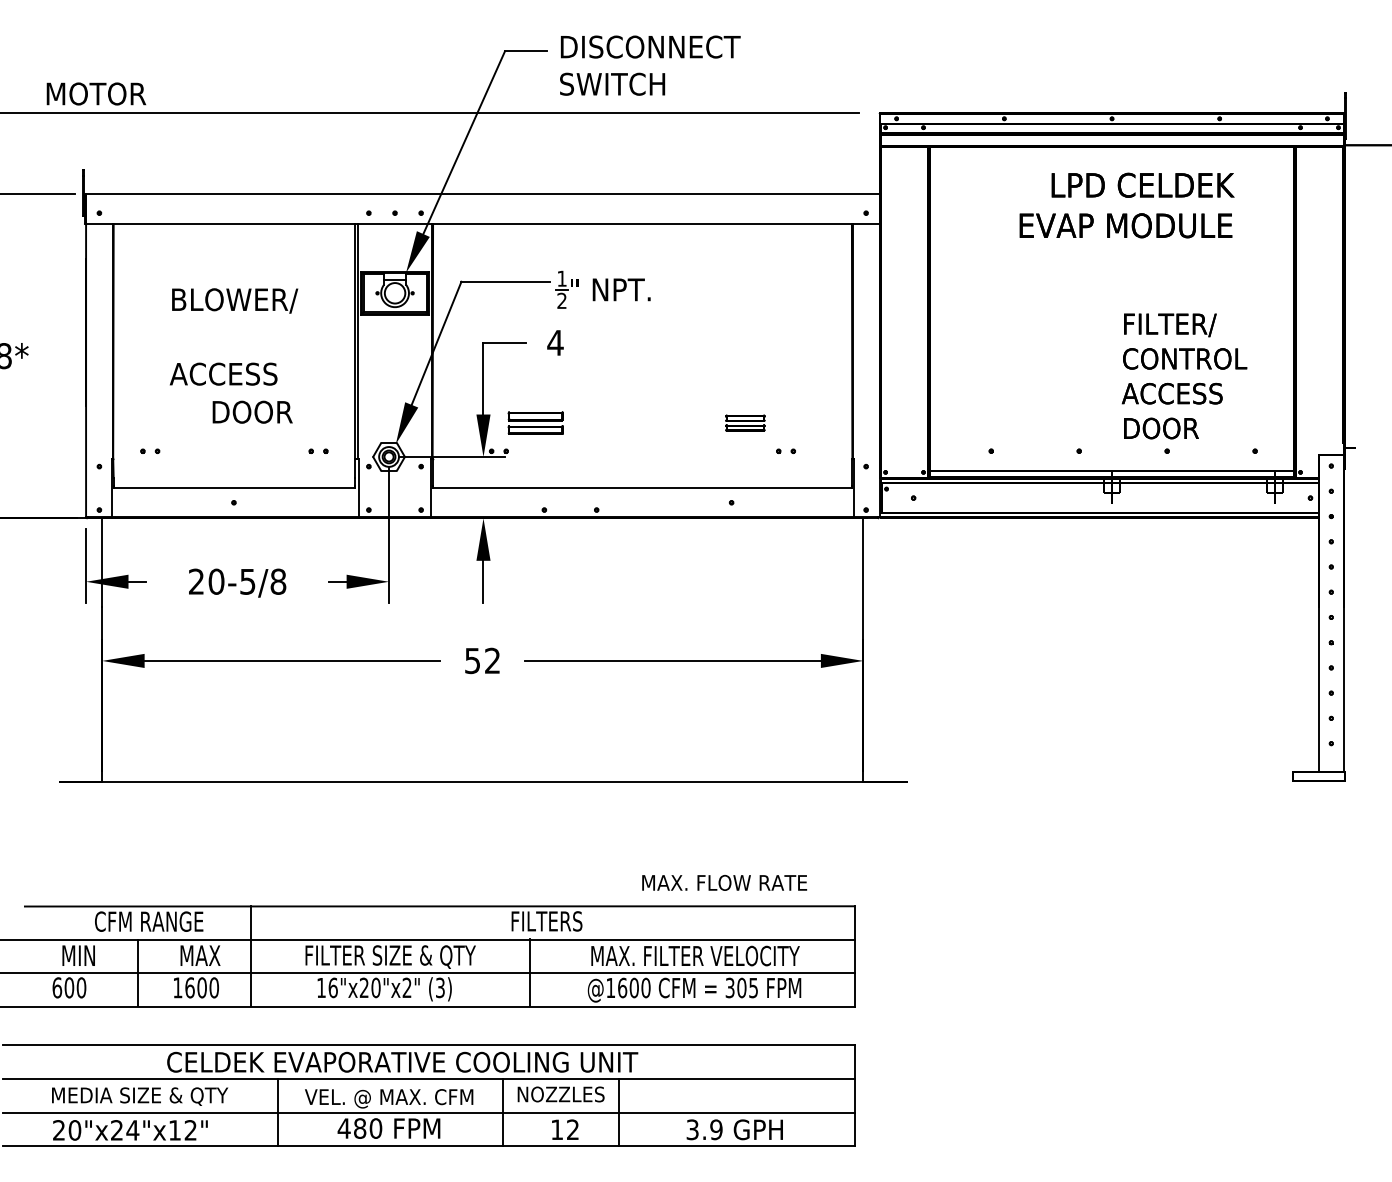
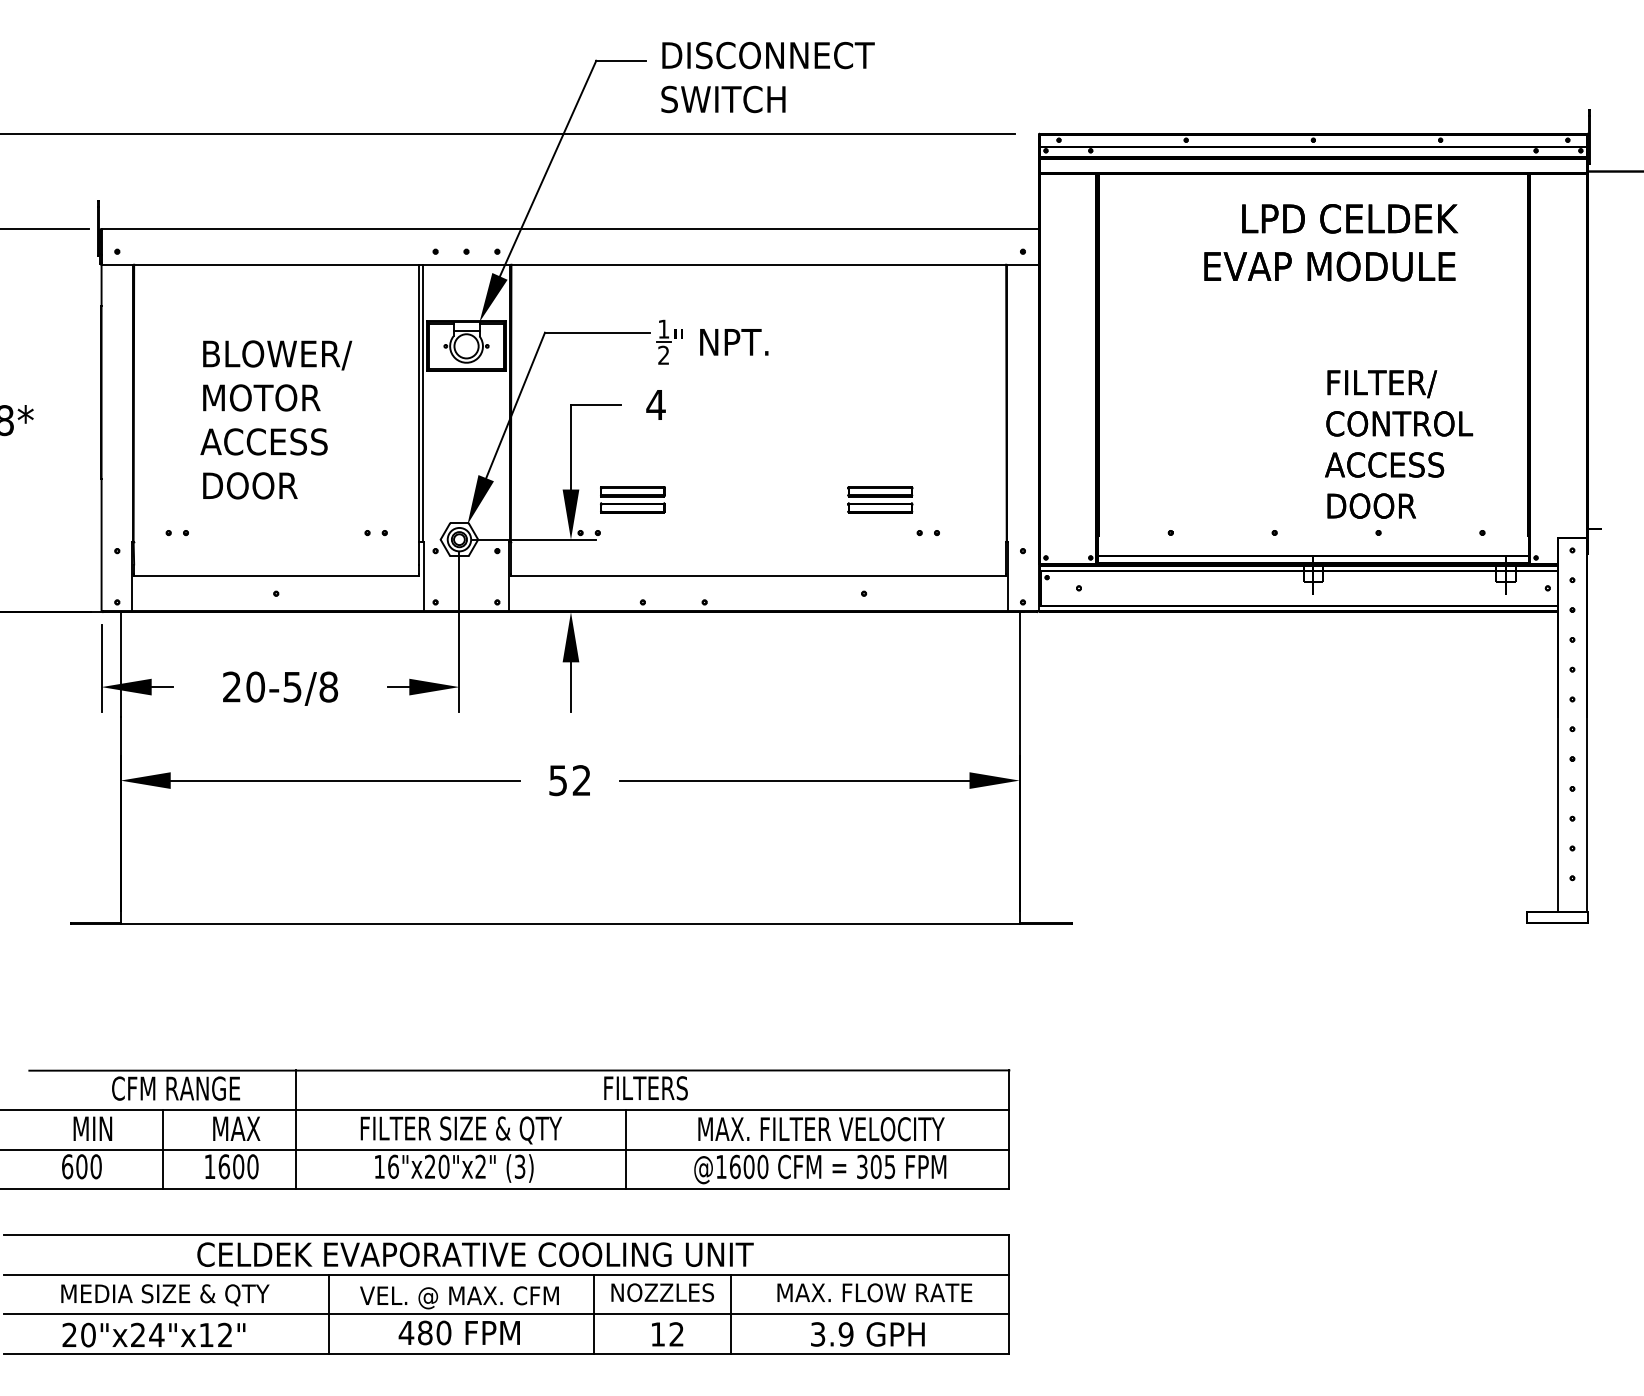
text: (96, 93) -> (261, 397), moved
text: (252, 411) -> (250, 485), moved
part: (745, 422) -> (880, 499), size x1.43
text: (724, 882) -> (874, 1292), moved

